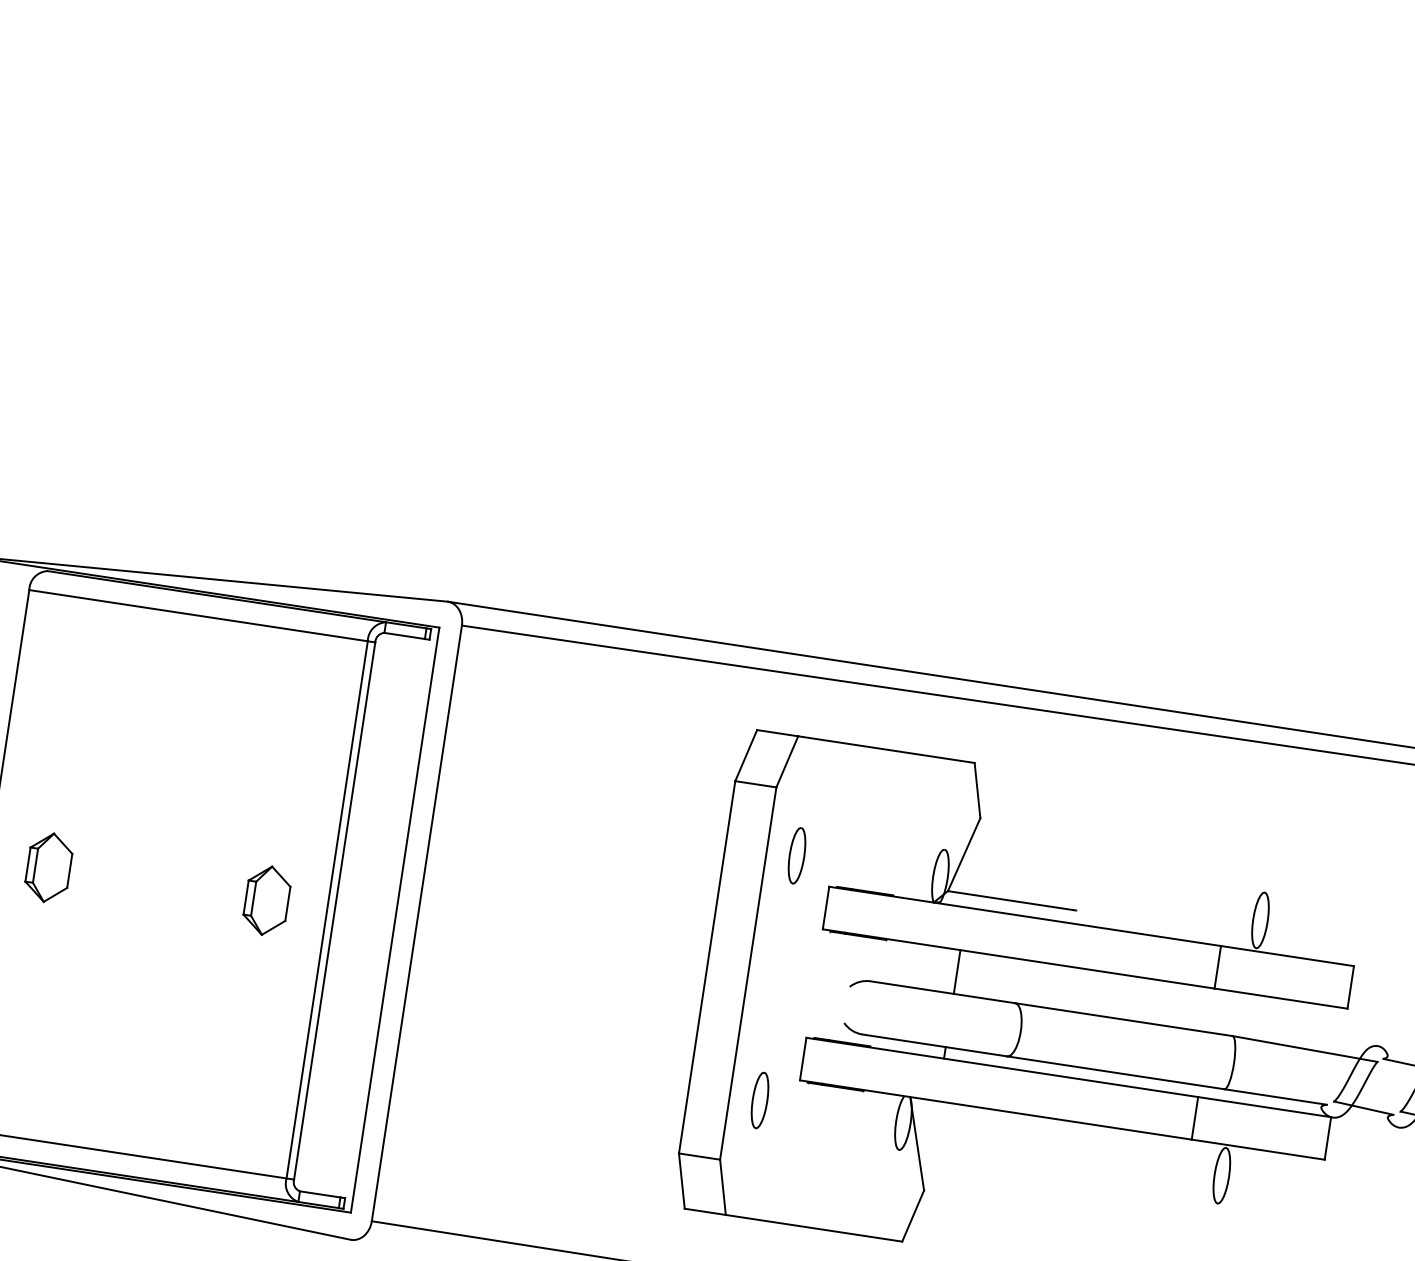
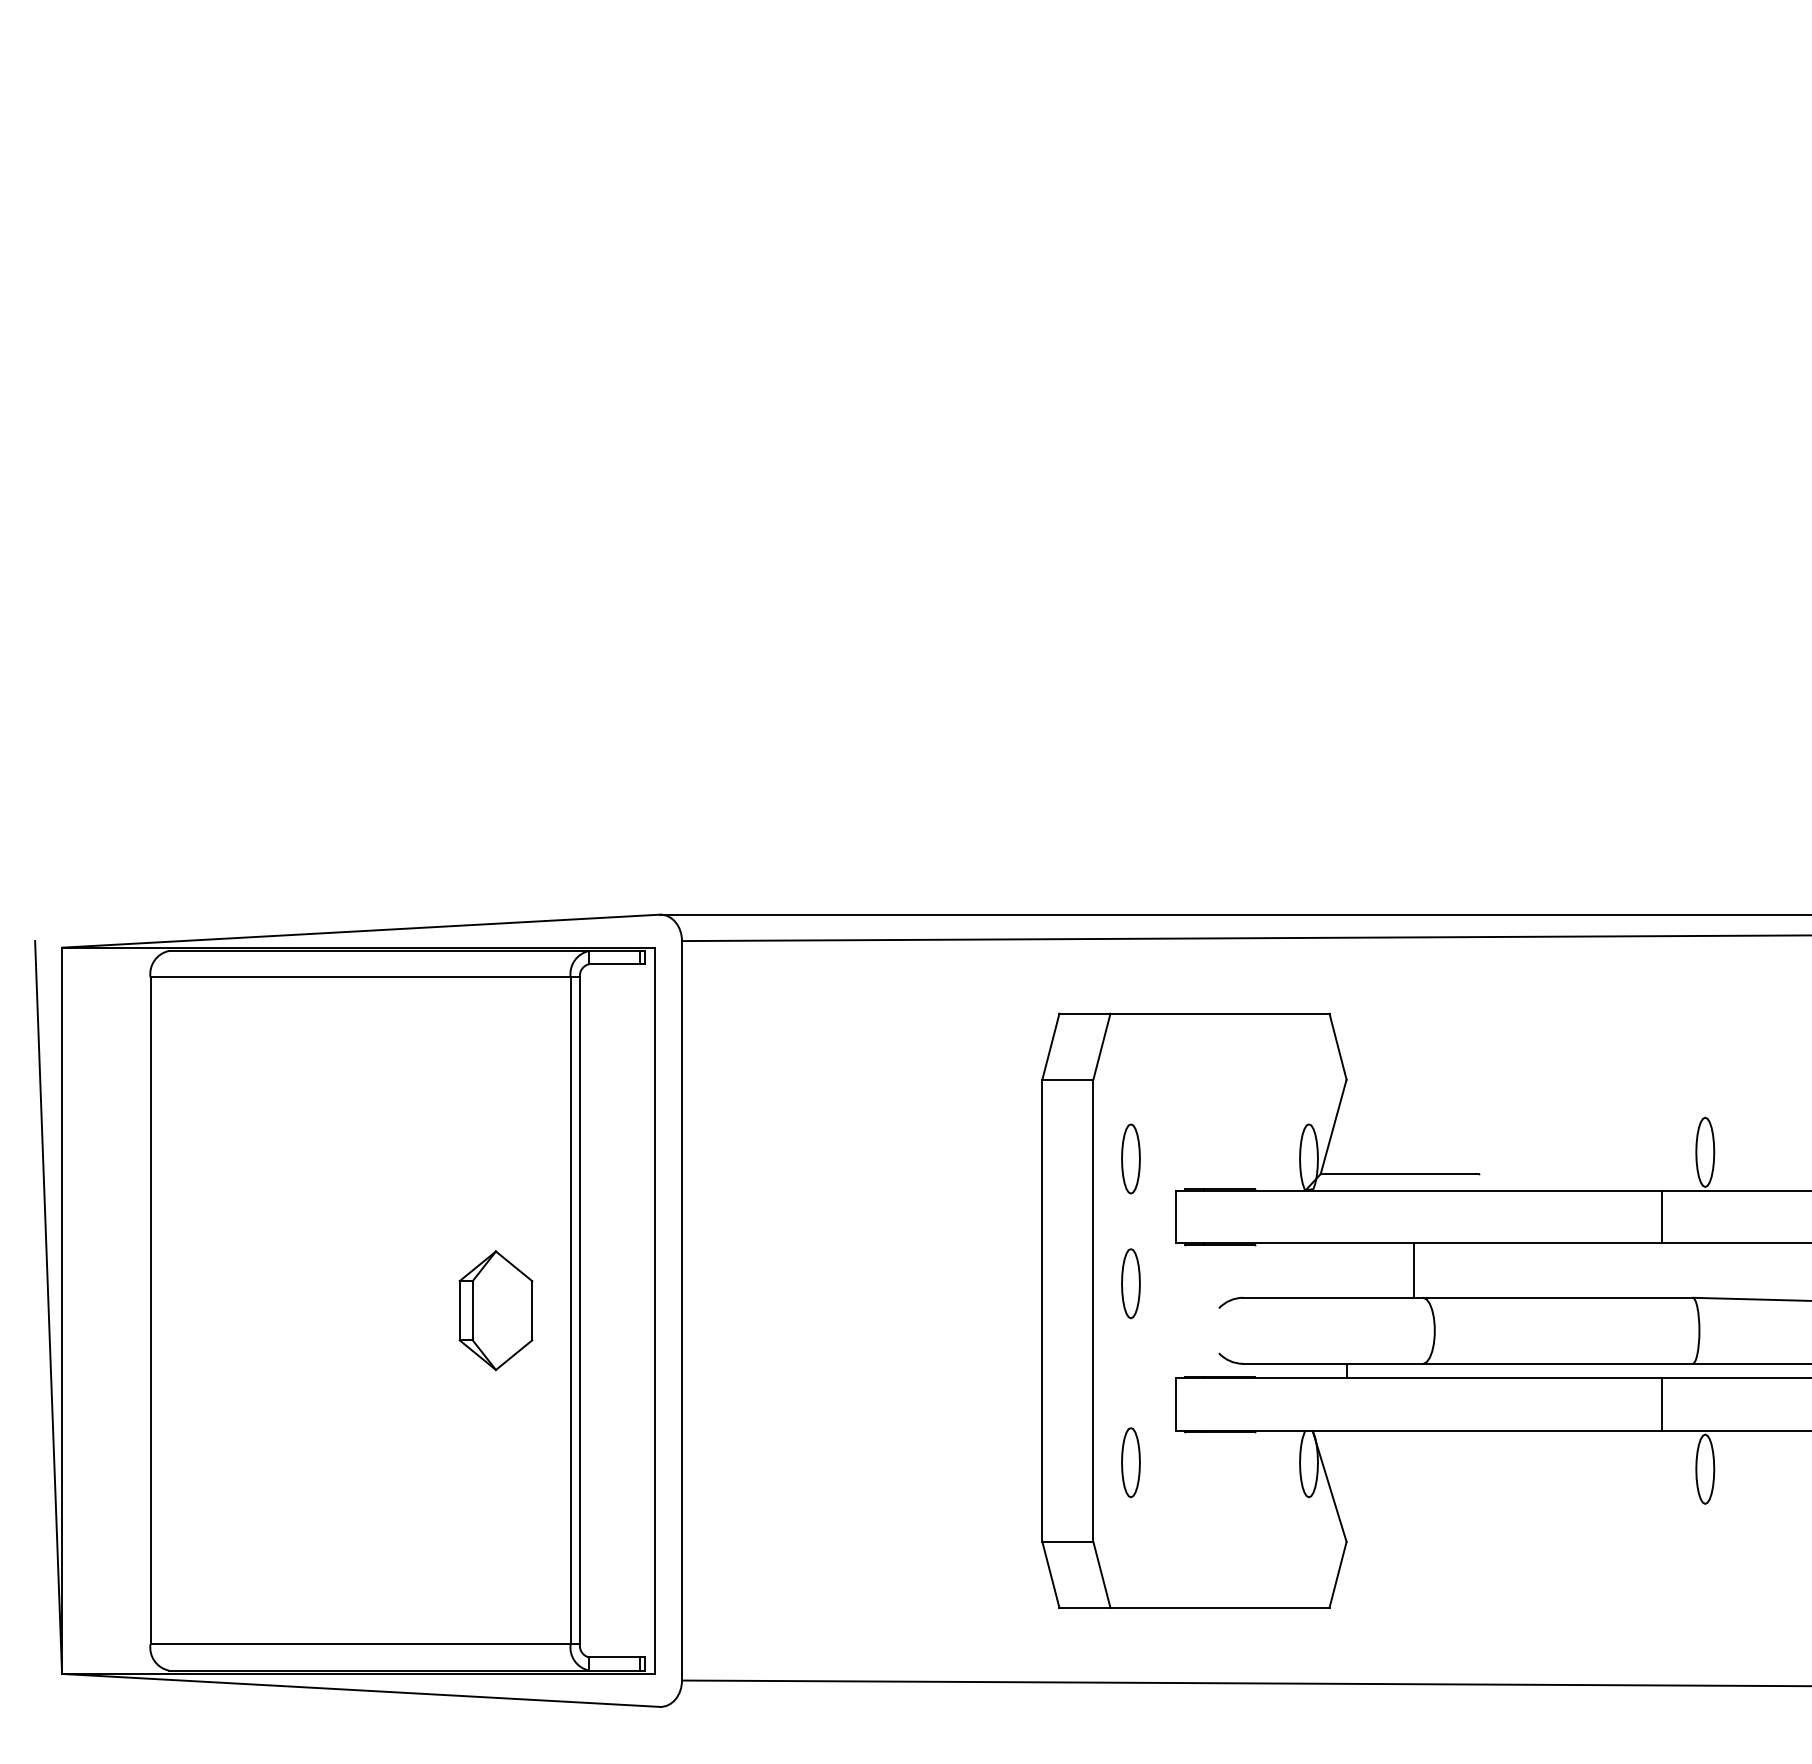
part: (49, 867) -> (225, 1310), removed
part: (266, 900) -> (495, 1310), size x1.4
part: (781, 956) -> (1130, 1283), added
line: (957, 971) -> (1413, 1270), moved

